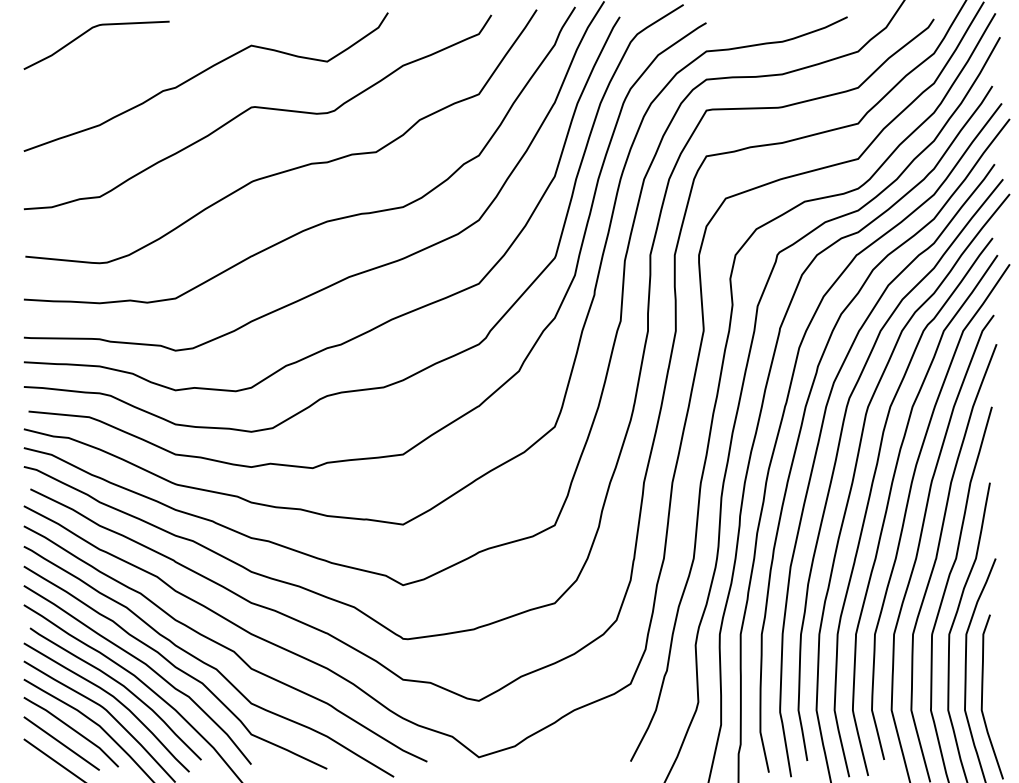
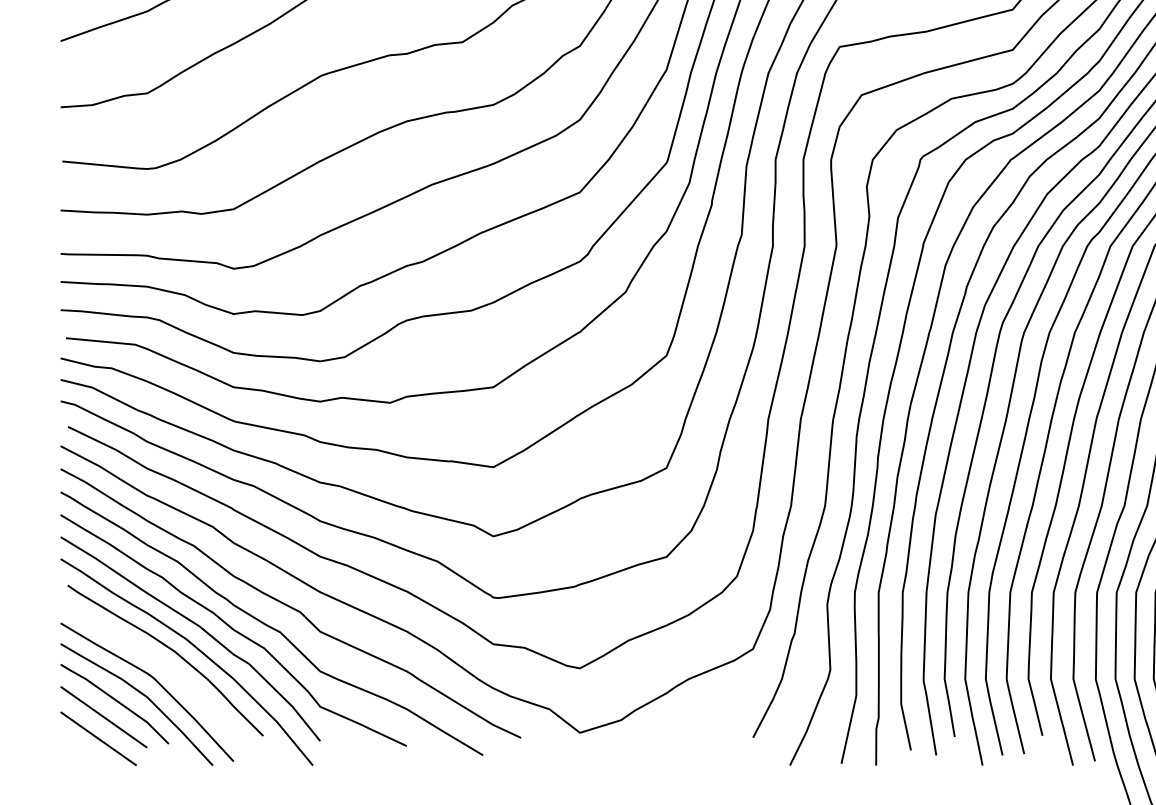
curve: (112, 697) -> (161, 664), removed

